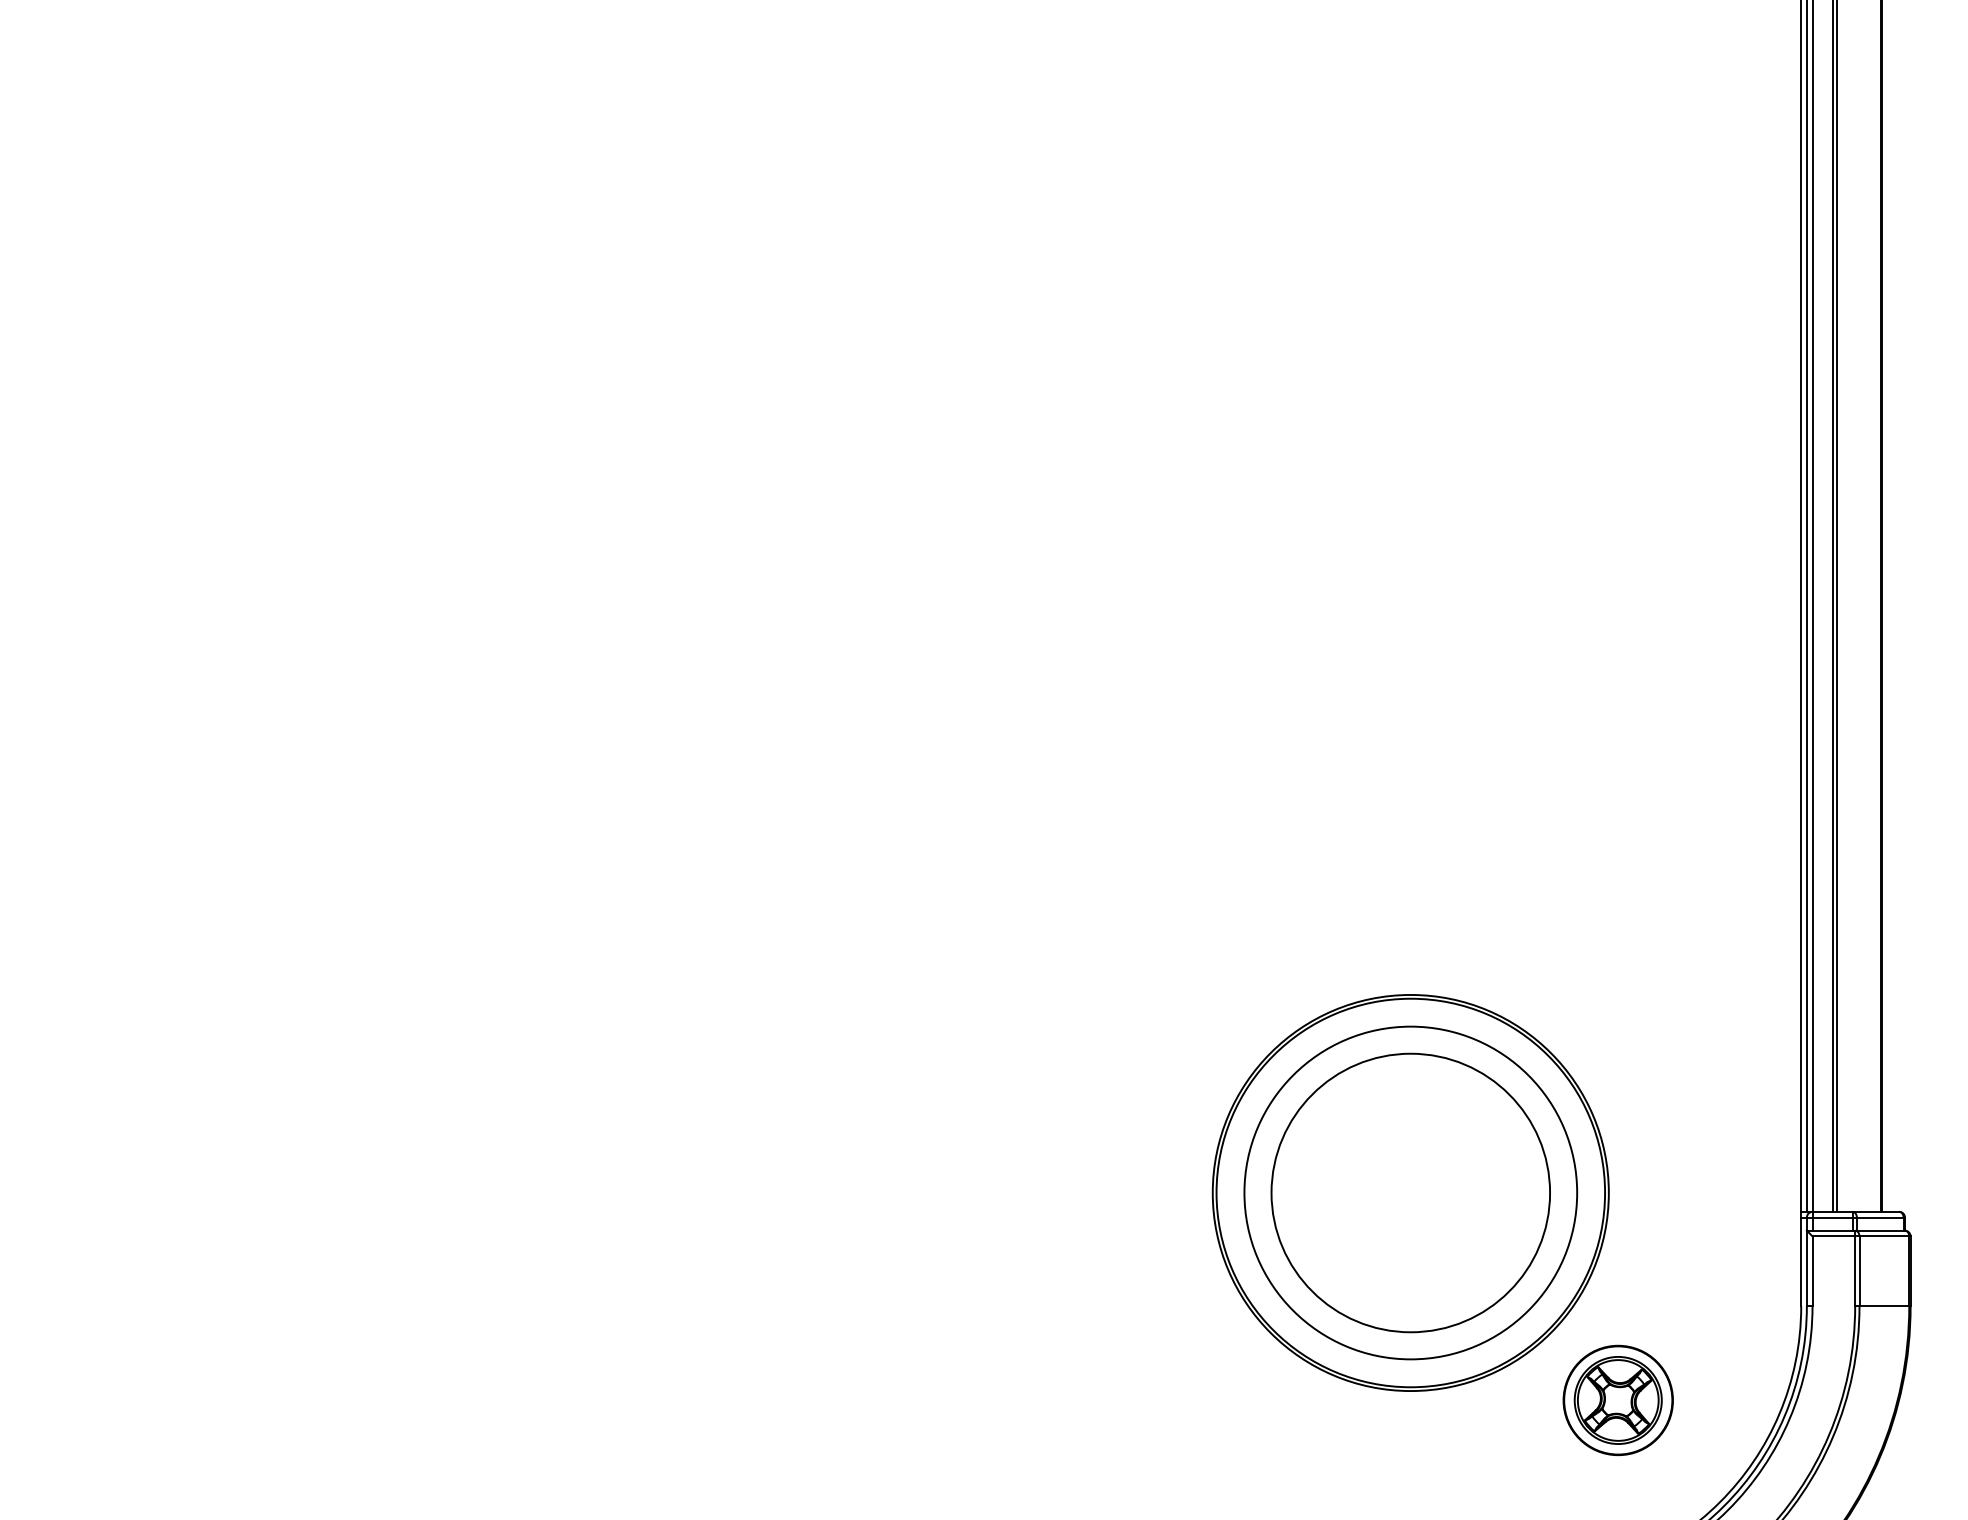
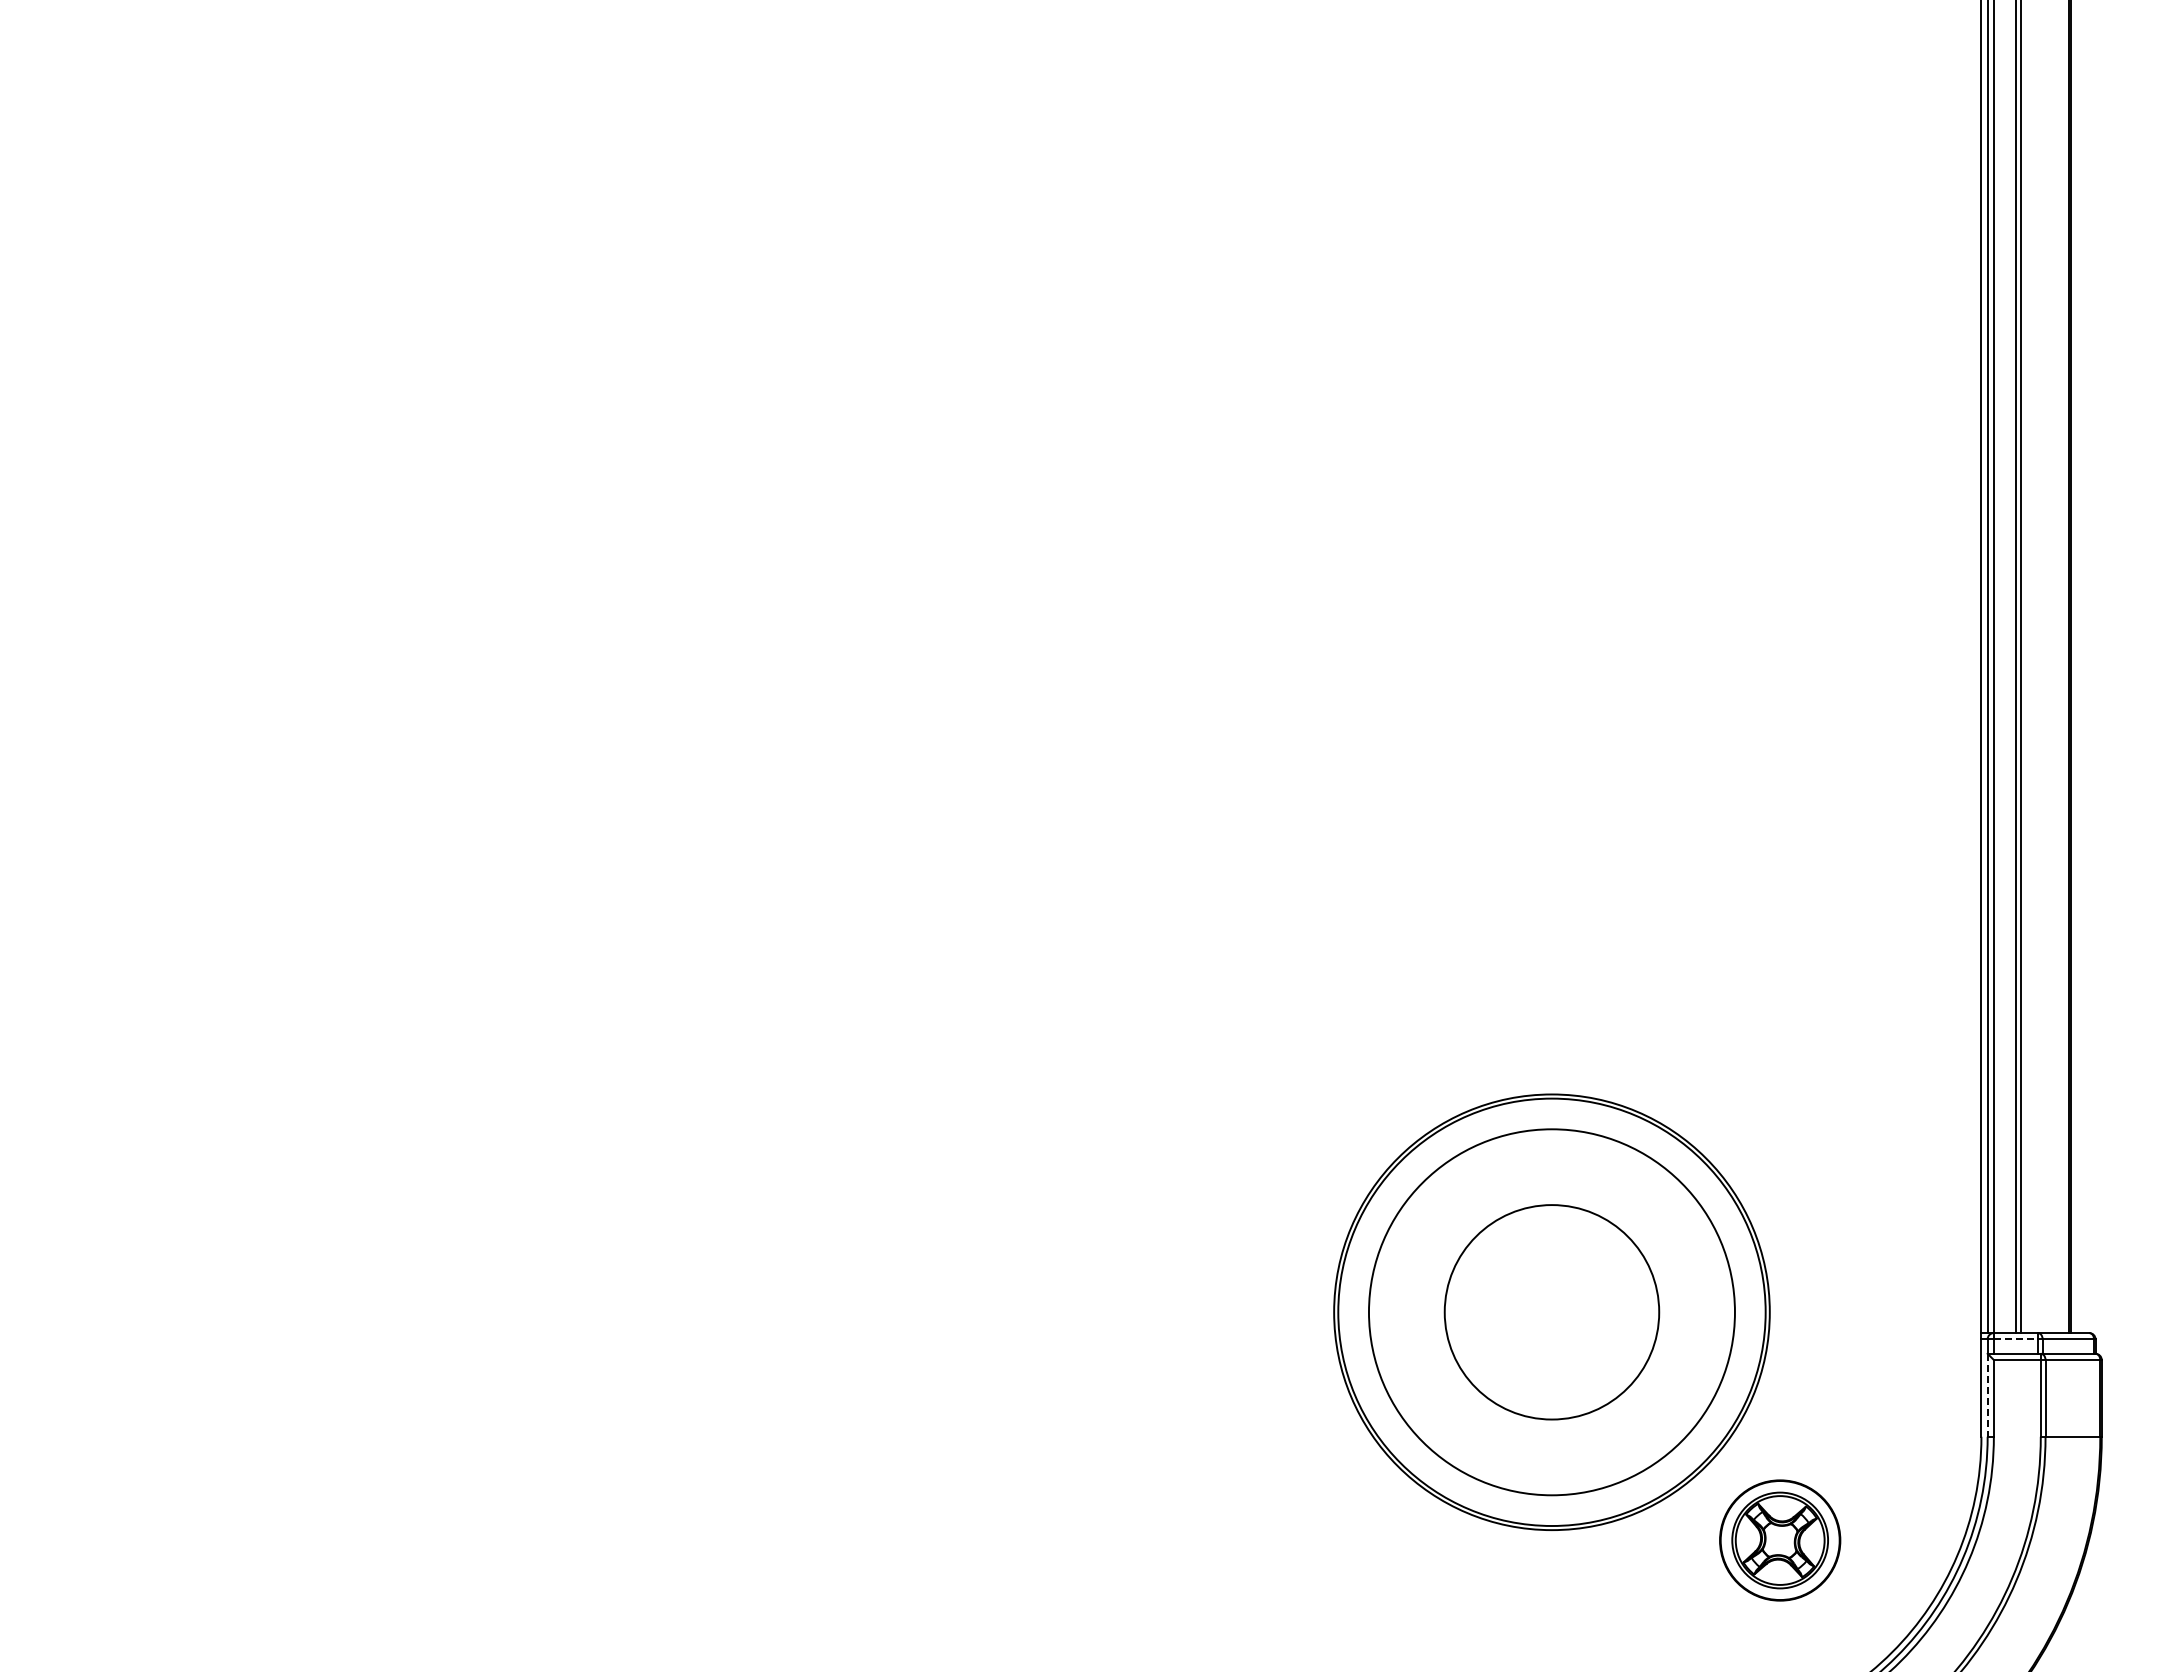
circle: (1410, 1193) -> (1551, 1312), size x0.7
line: (1833, 1217) -> (2016, 1339), solid -> dashed
line: (1806, 1268) -> (1987, 1395), solid -> dashed

